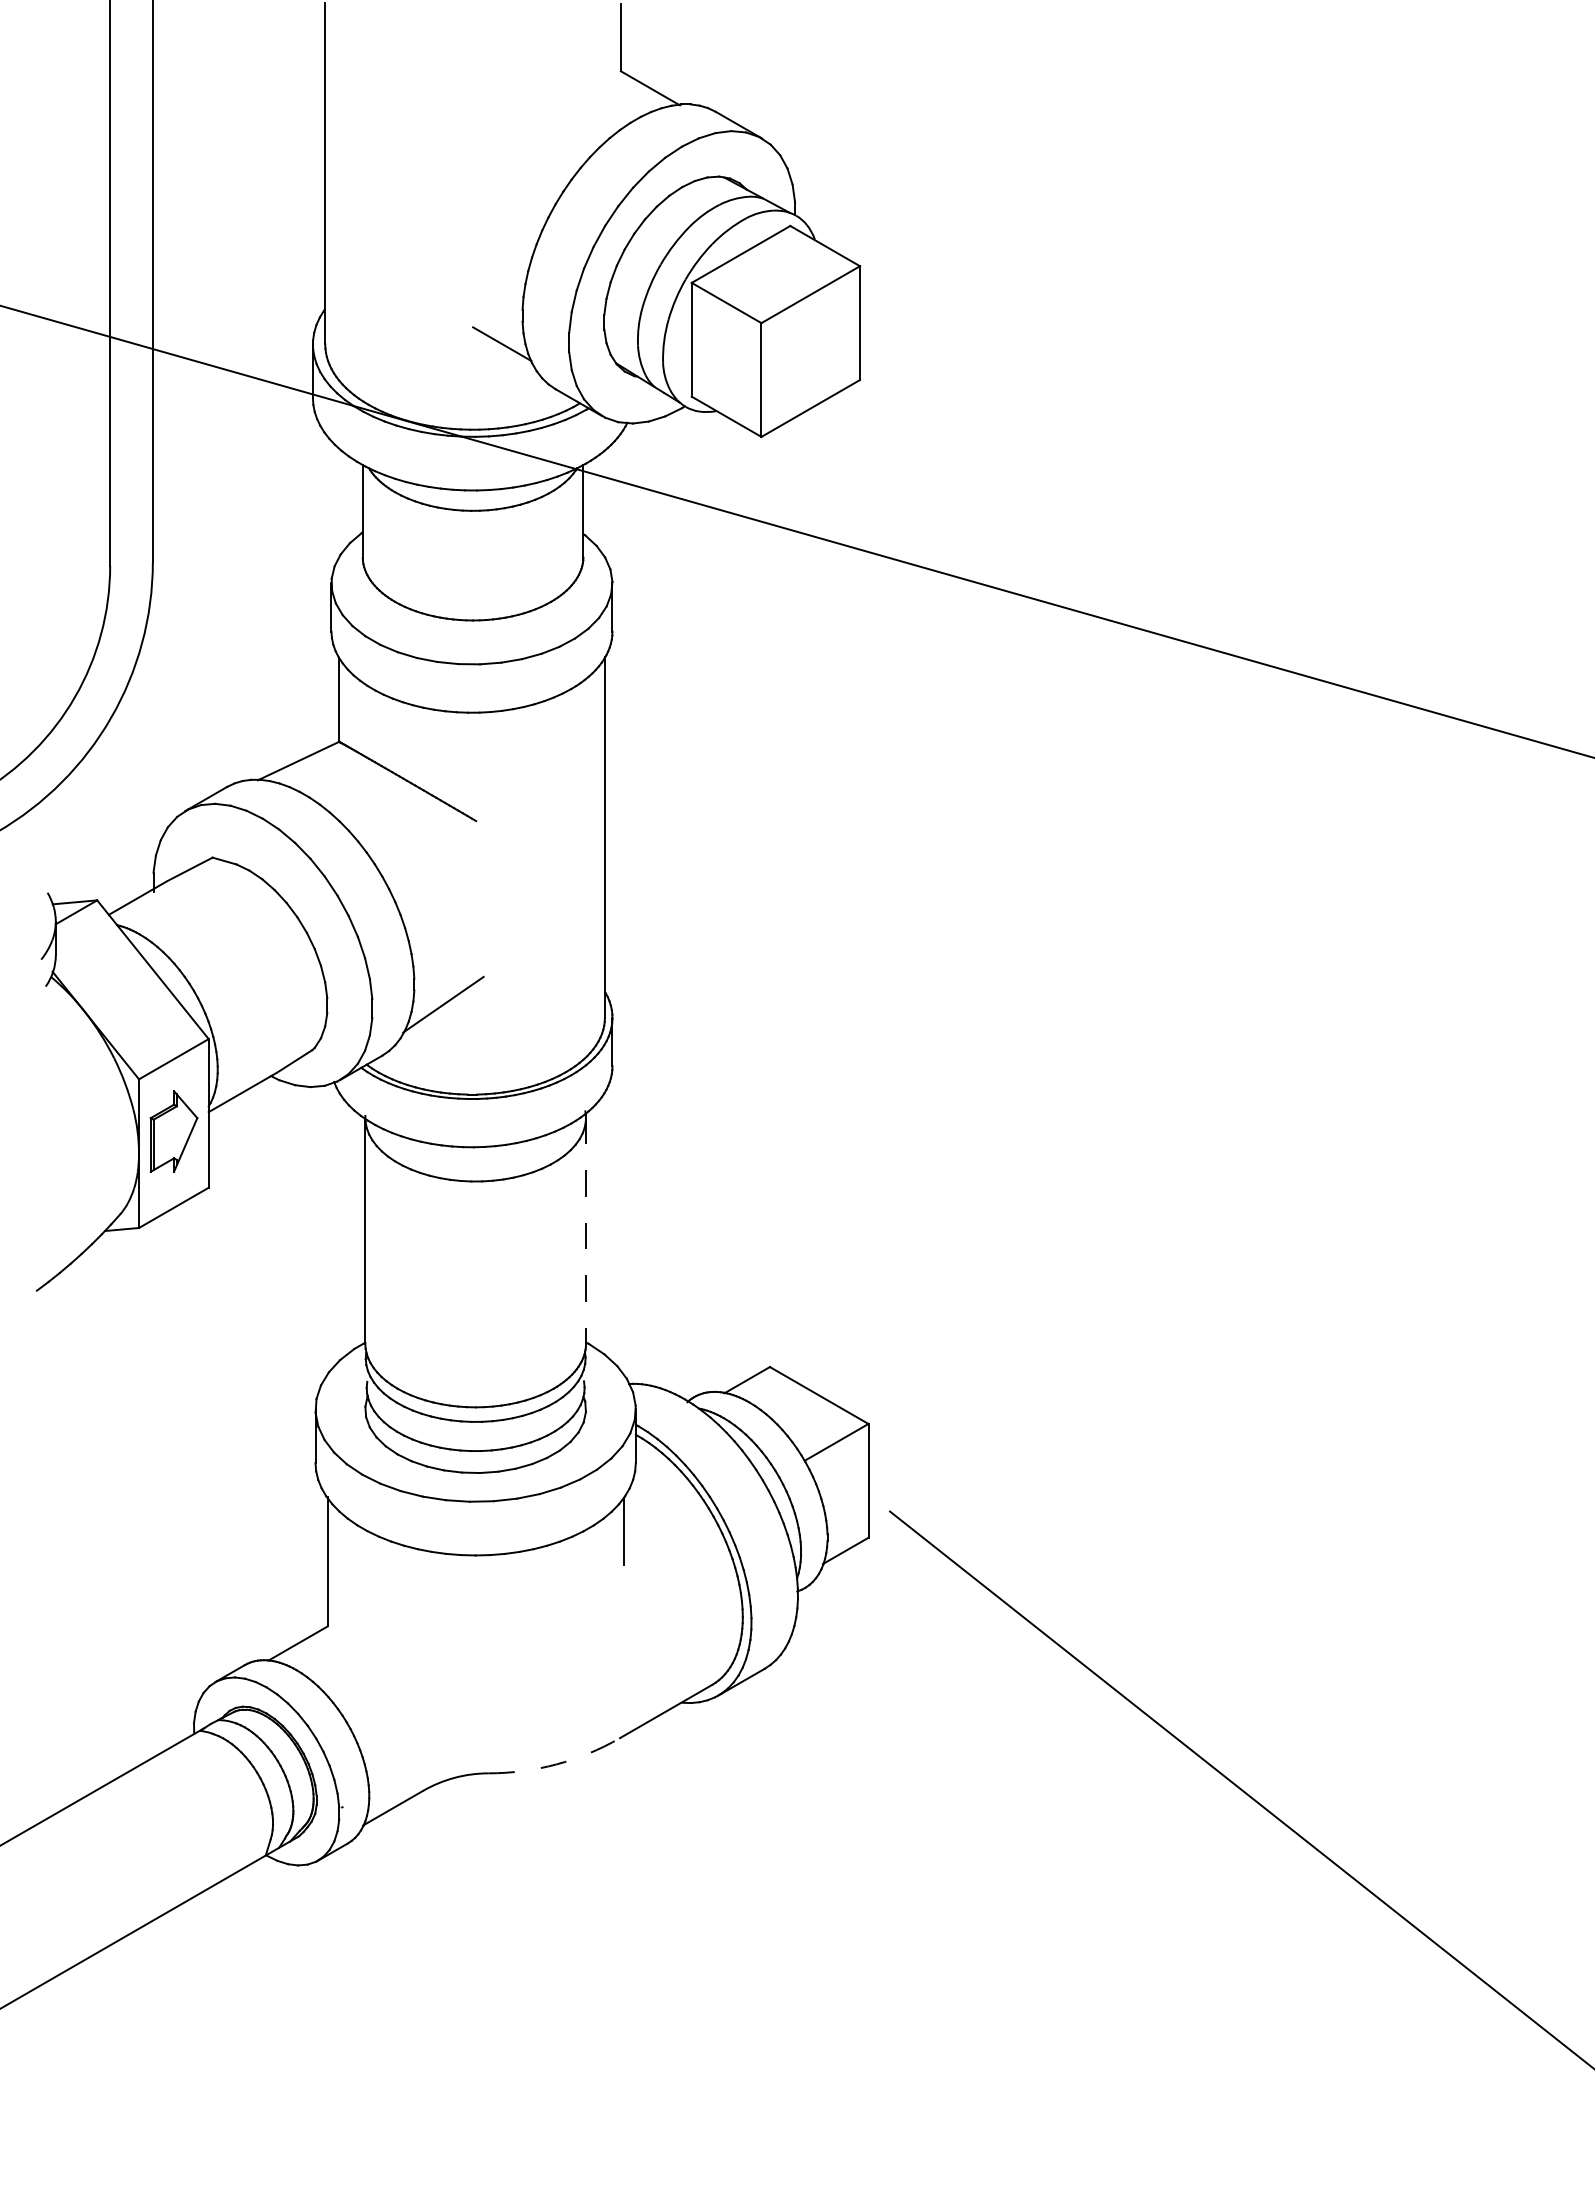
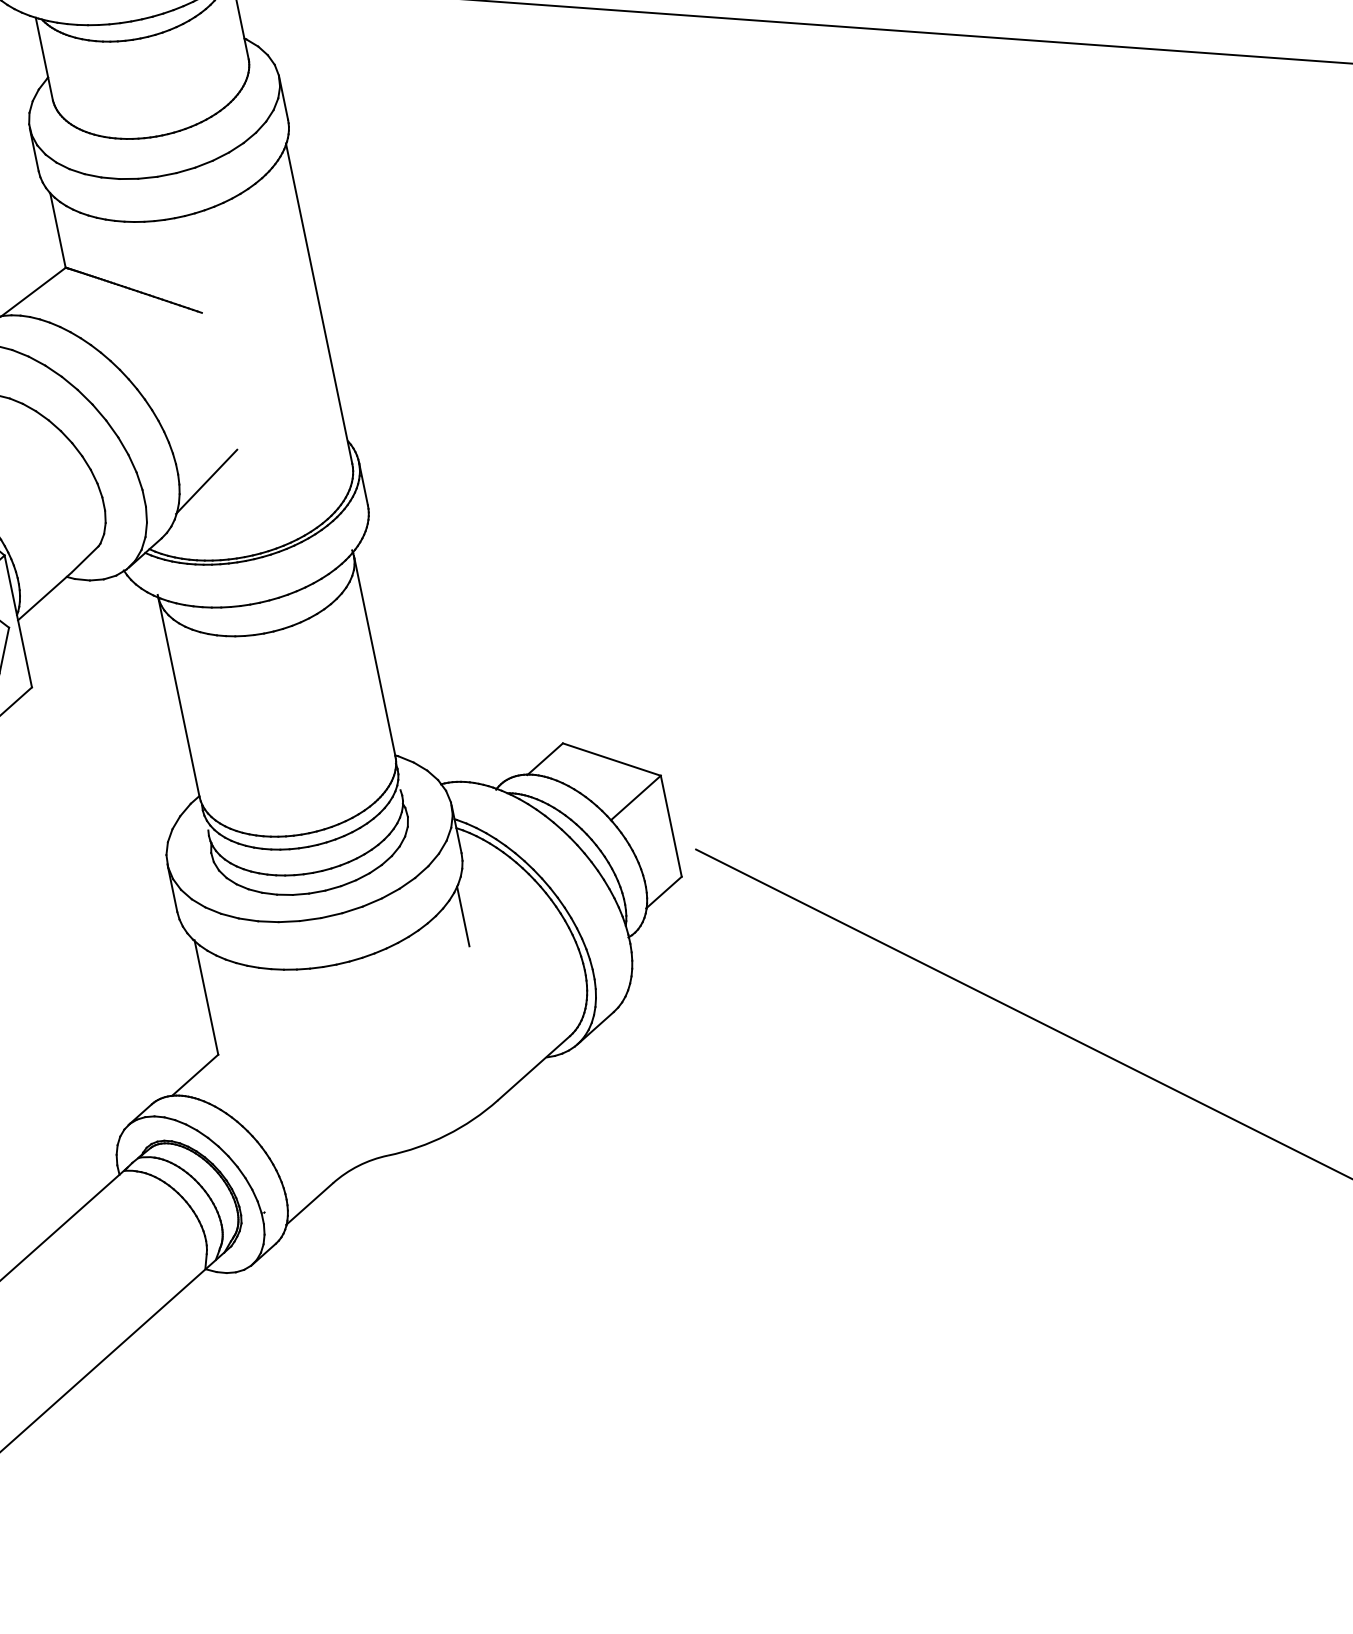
line: (586, 1230) -> (375, 655), dashed -> solid
arc: (556, 1764) -> (446, 1135), dashed -> solid

